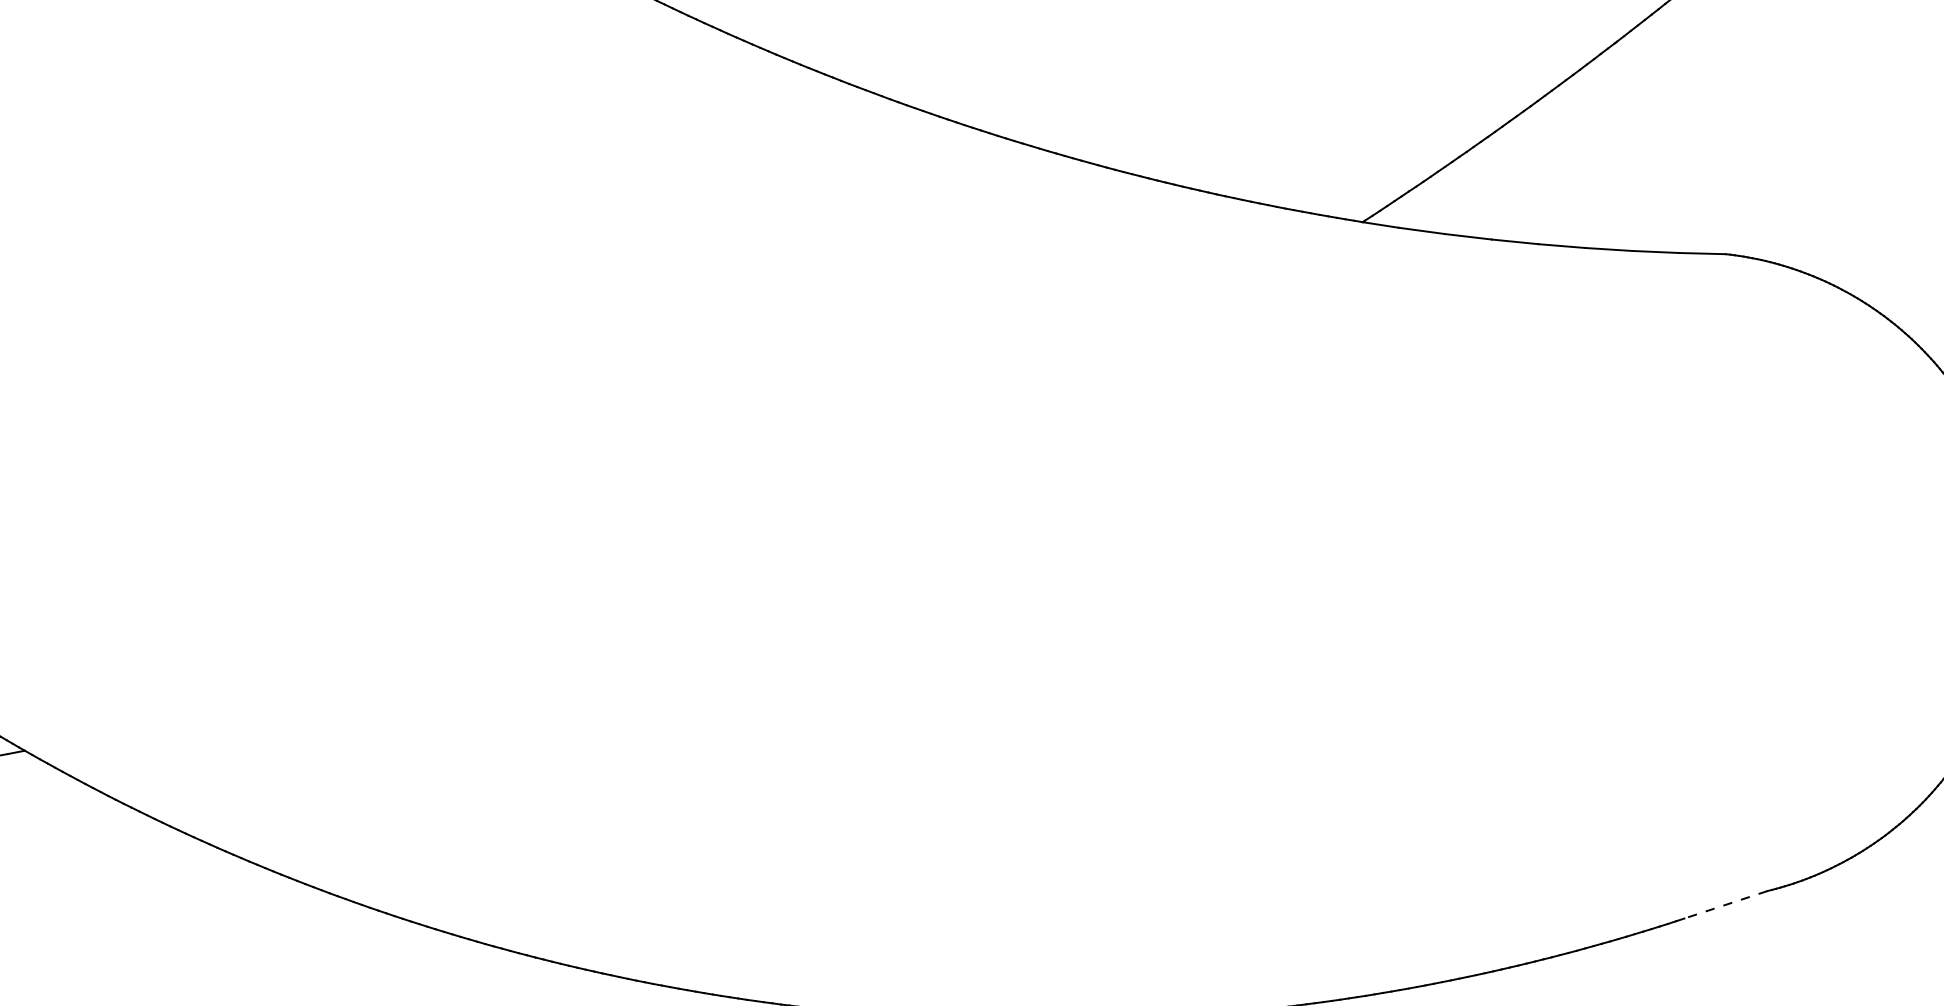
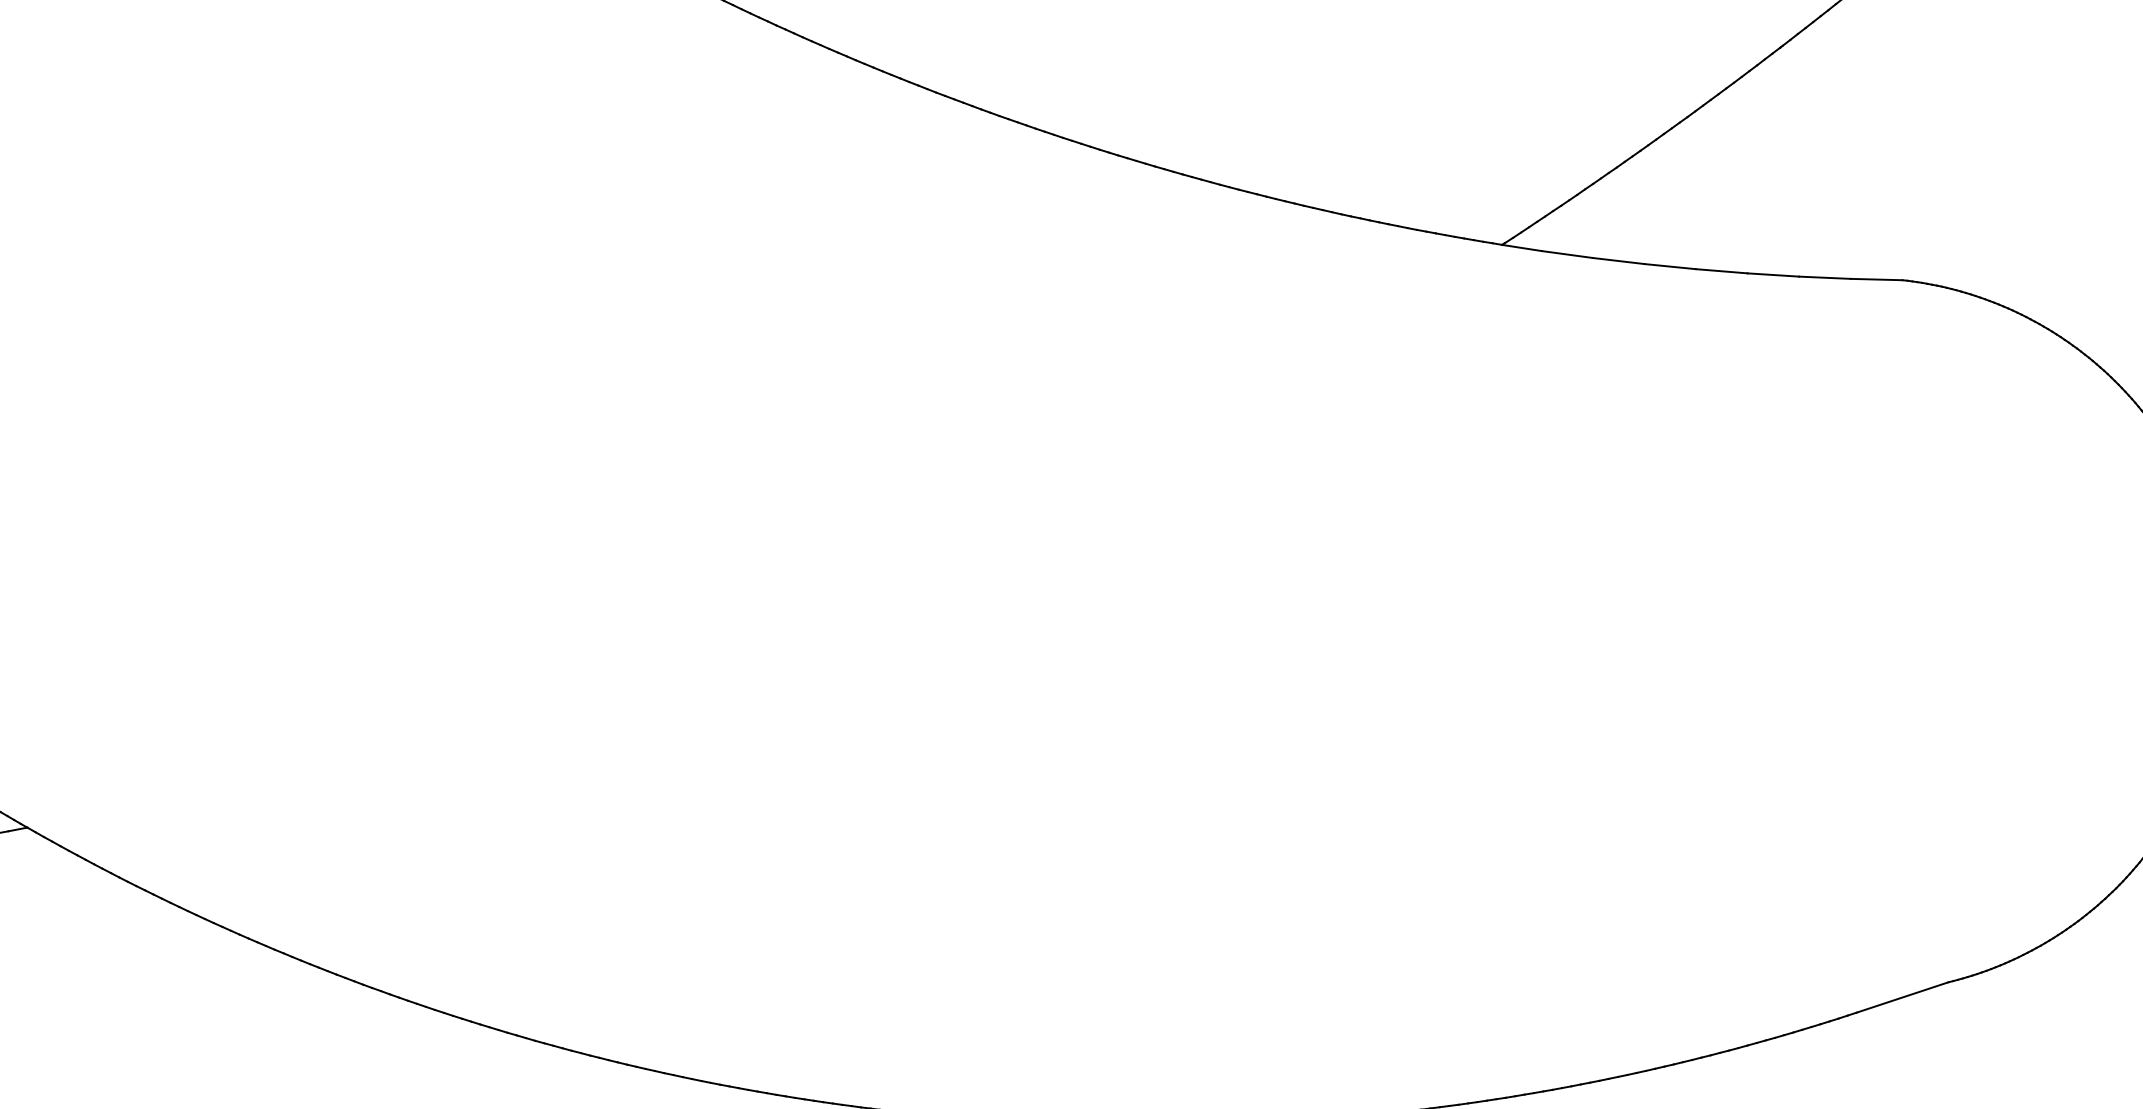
line: (1725, 904) -> (1902, 997), dashed -> solid

